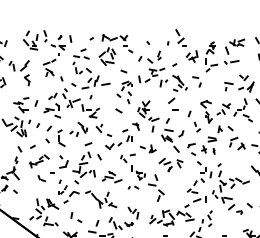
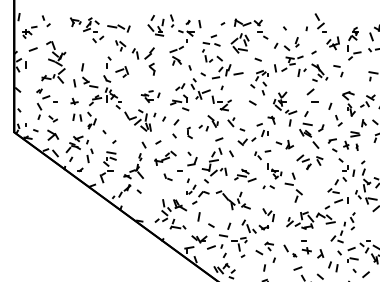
part: (25, 105) -> (150, 96), size x0.7
part: (61, 137) -> (189, 132), size x0.6
part: (75, 217) -> (205, 219), size x1.4

